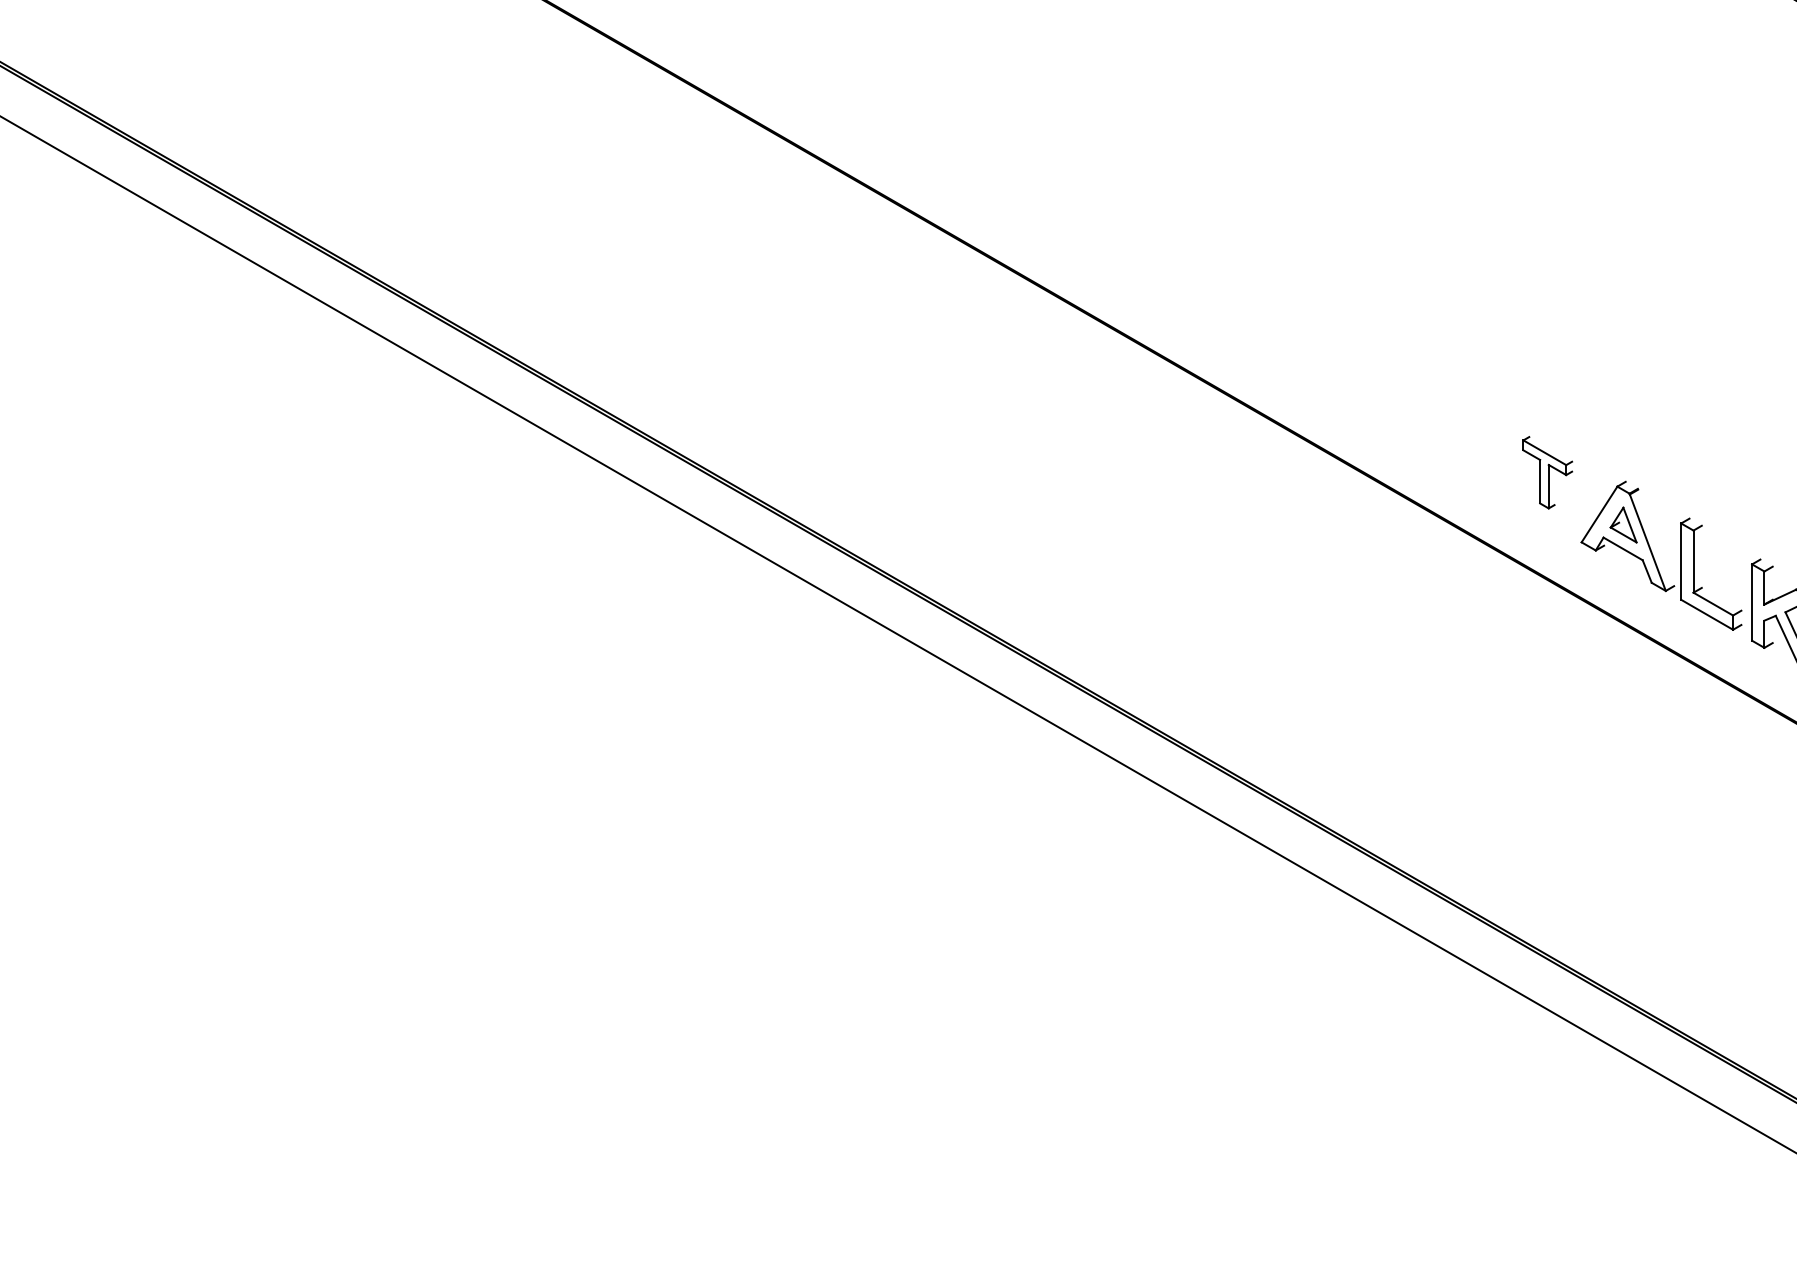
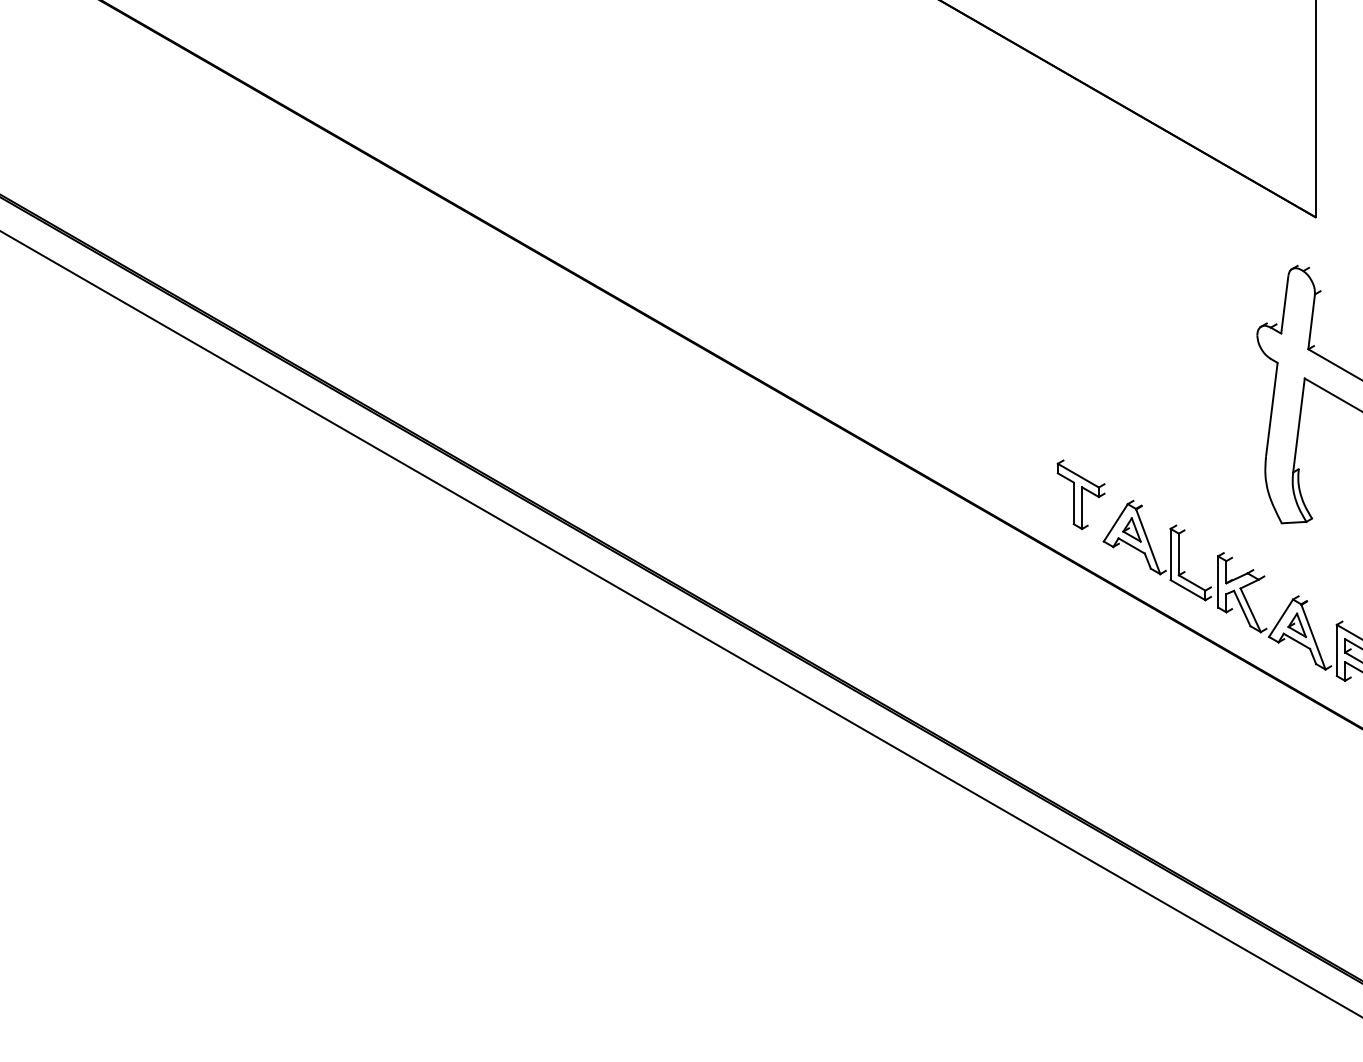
part: (1546, 472) -> (1080, 494), size x1.43

